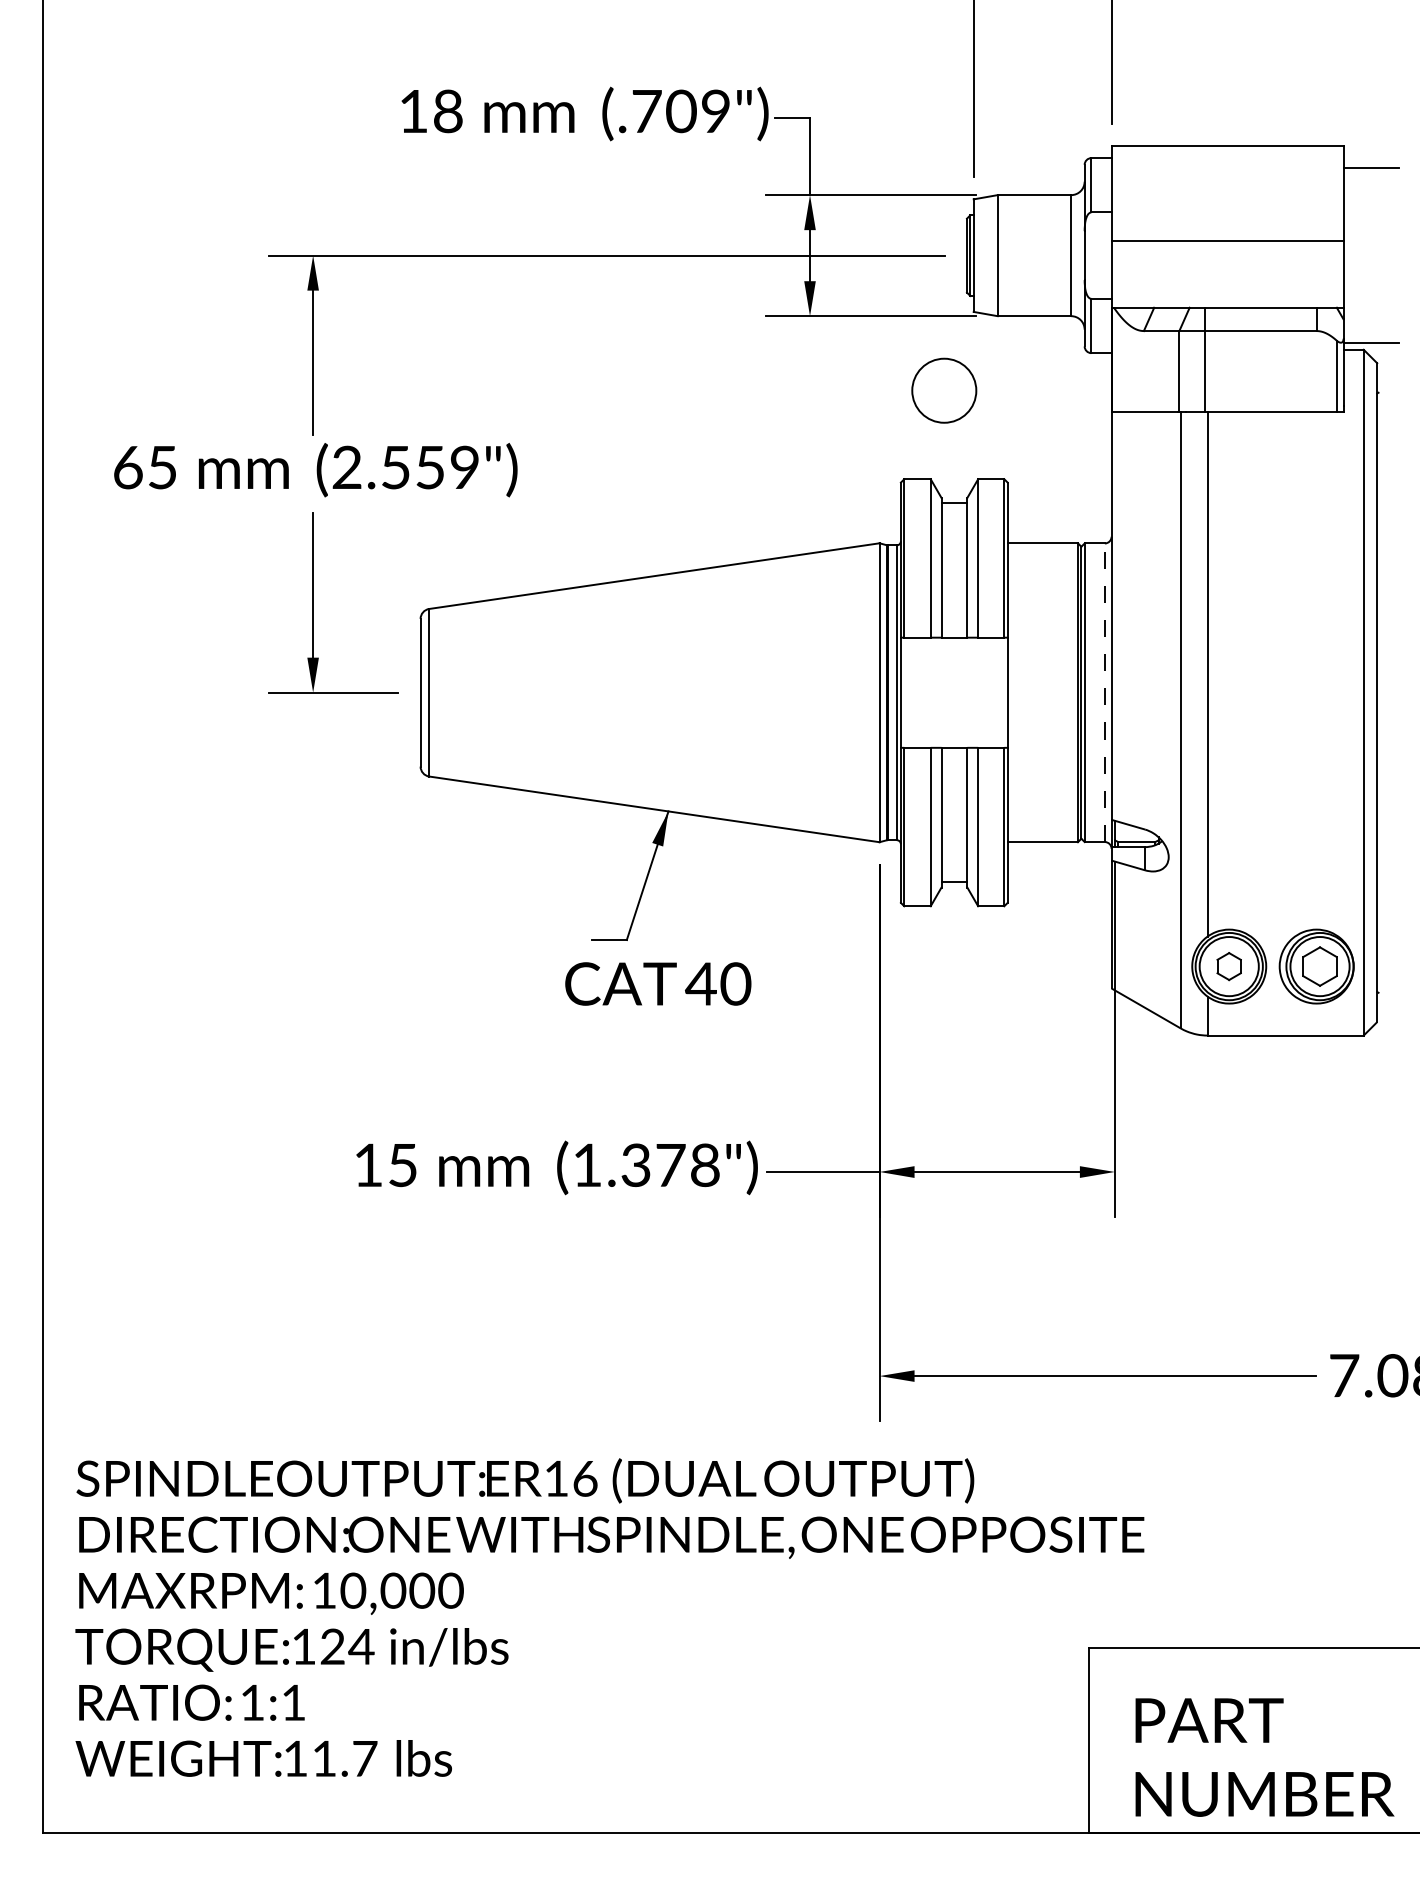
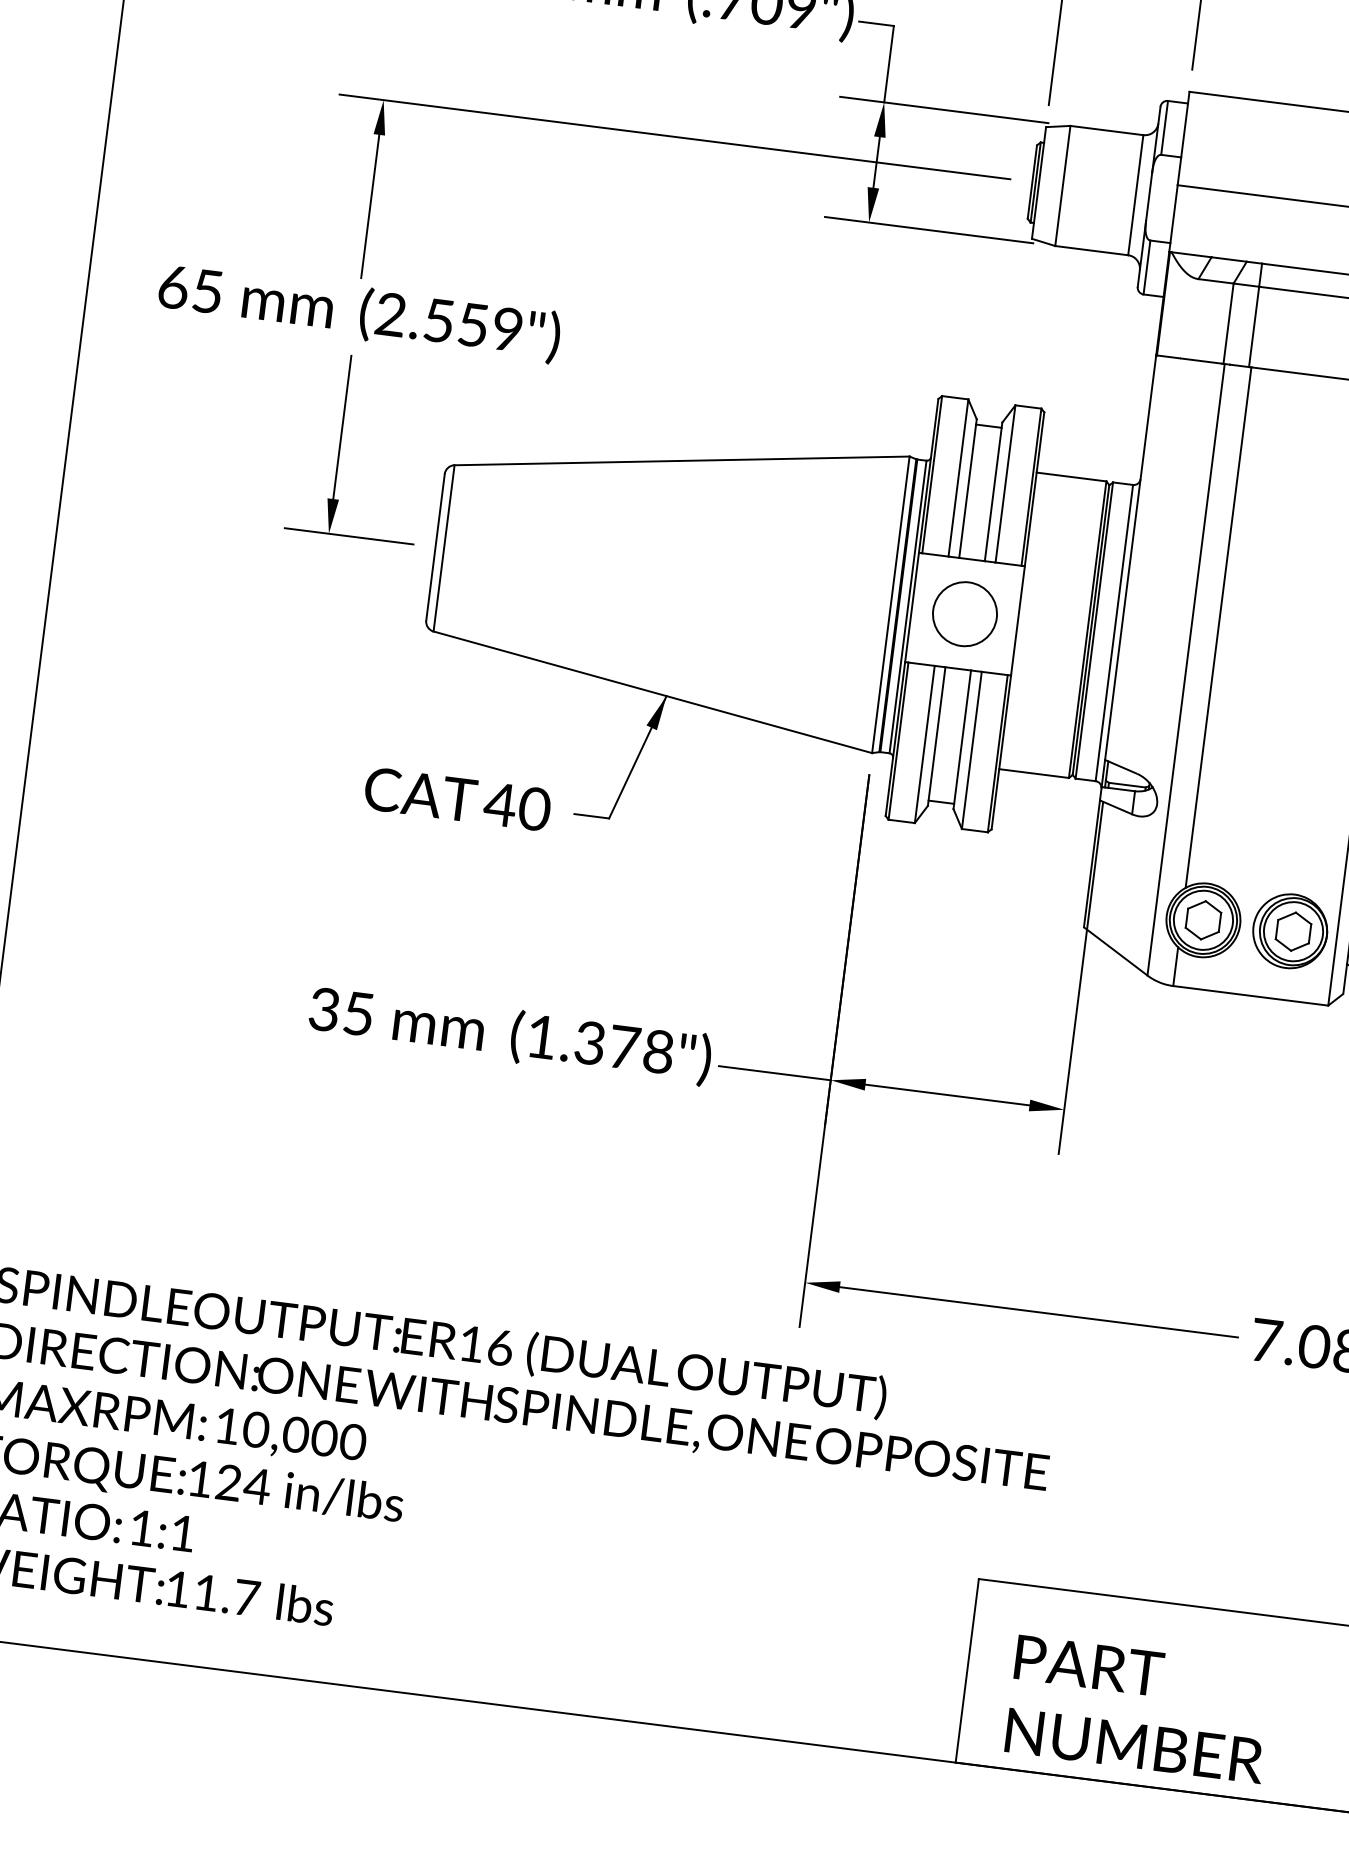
circle: (944, 390) -> (965, 613), moved
line: (1104, 692) -> (1114, 632), dashed -> solid
part: (1228, 966) -> (1202, 920), size x1.43
text: (658, 983) -> (458, 798), moved
text: (368, 1165) -> (324, 1009), 15 -> 35

